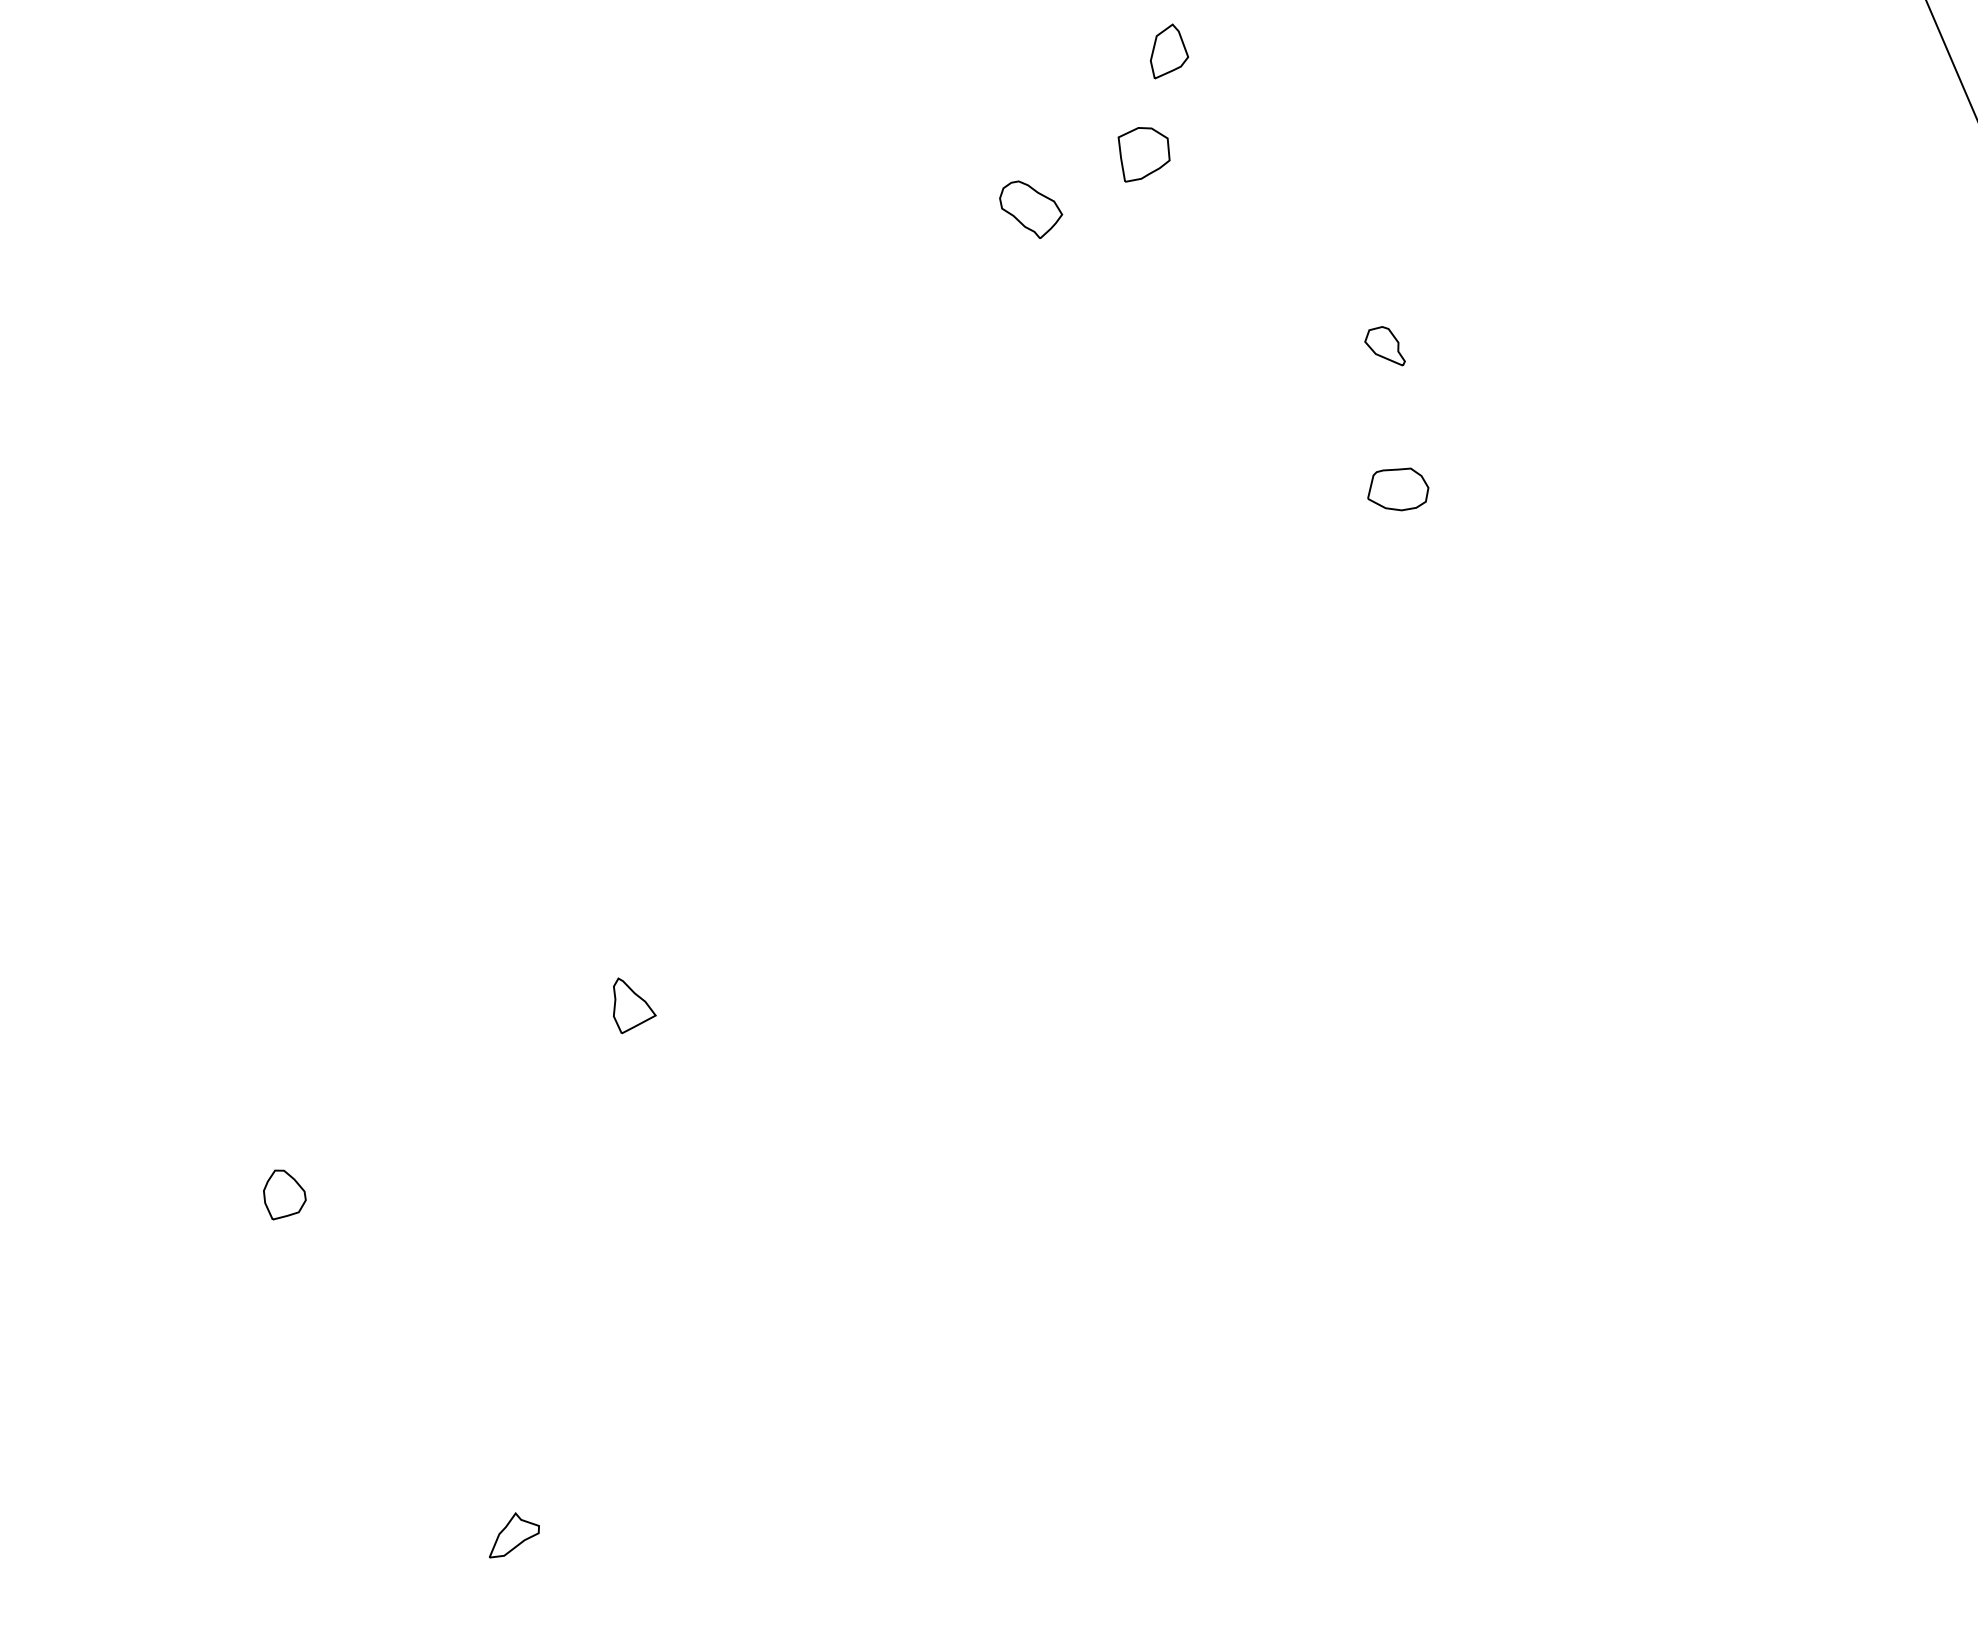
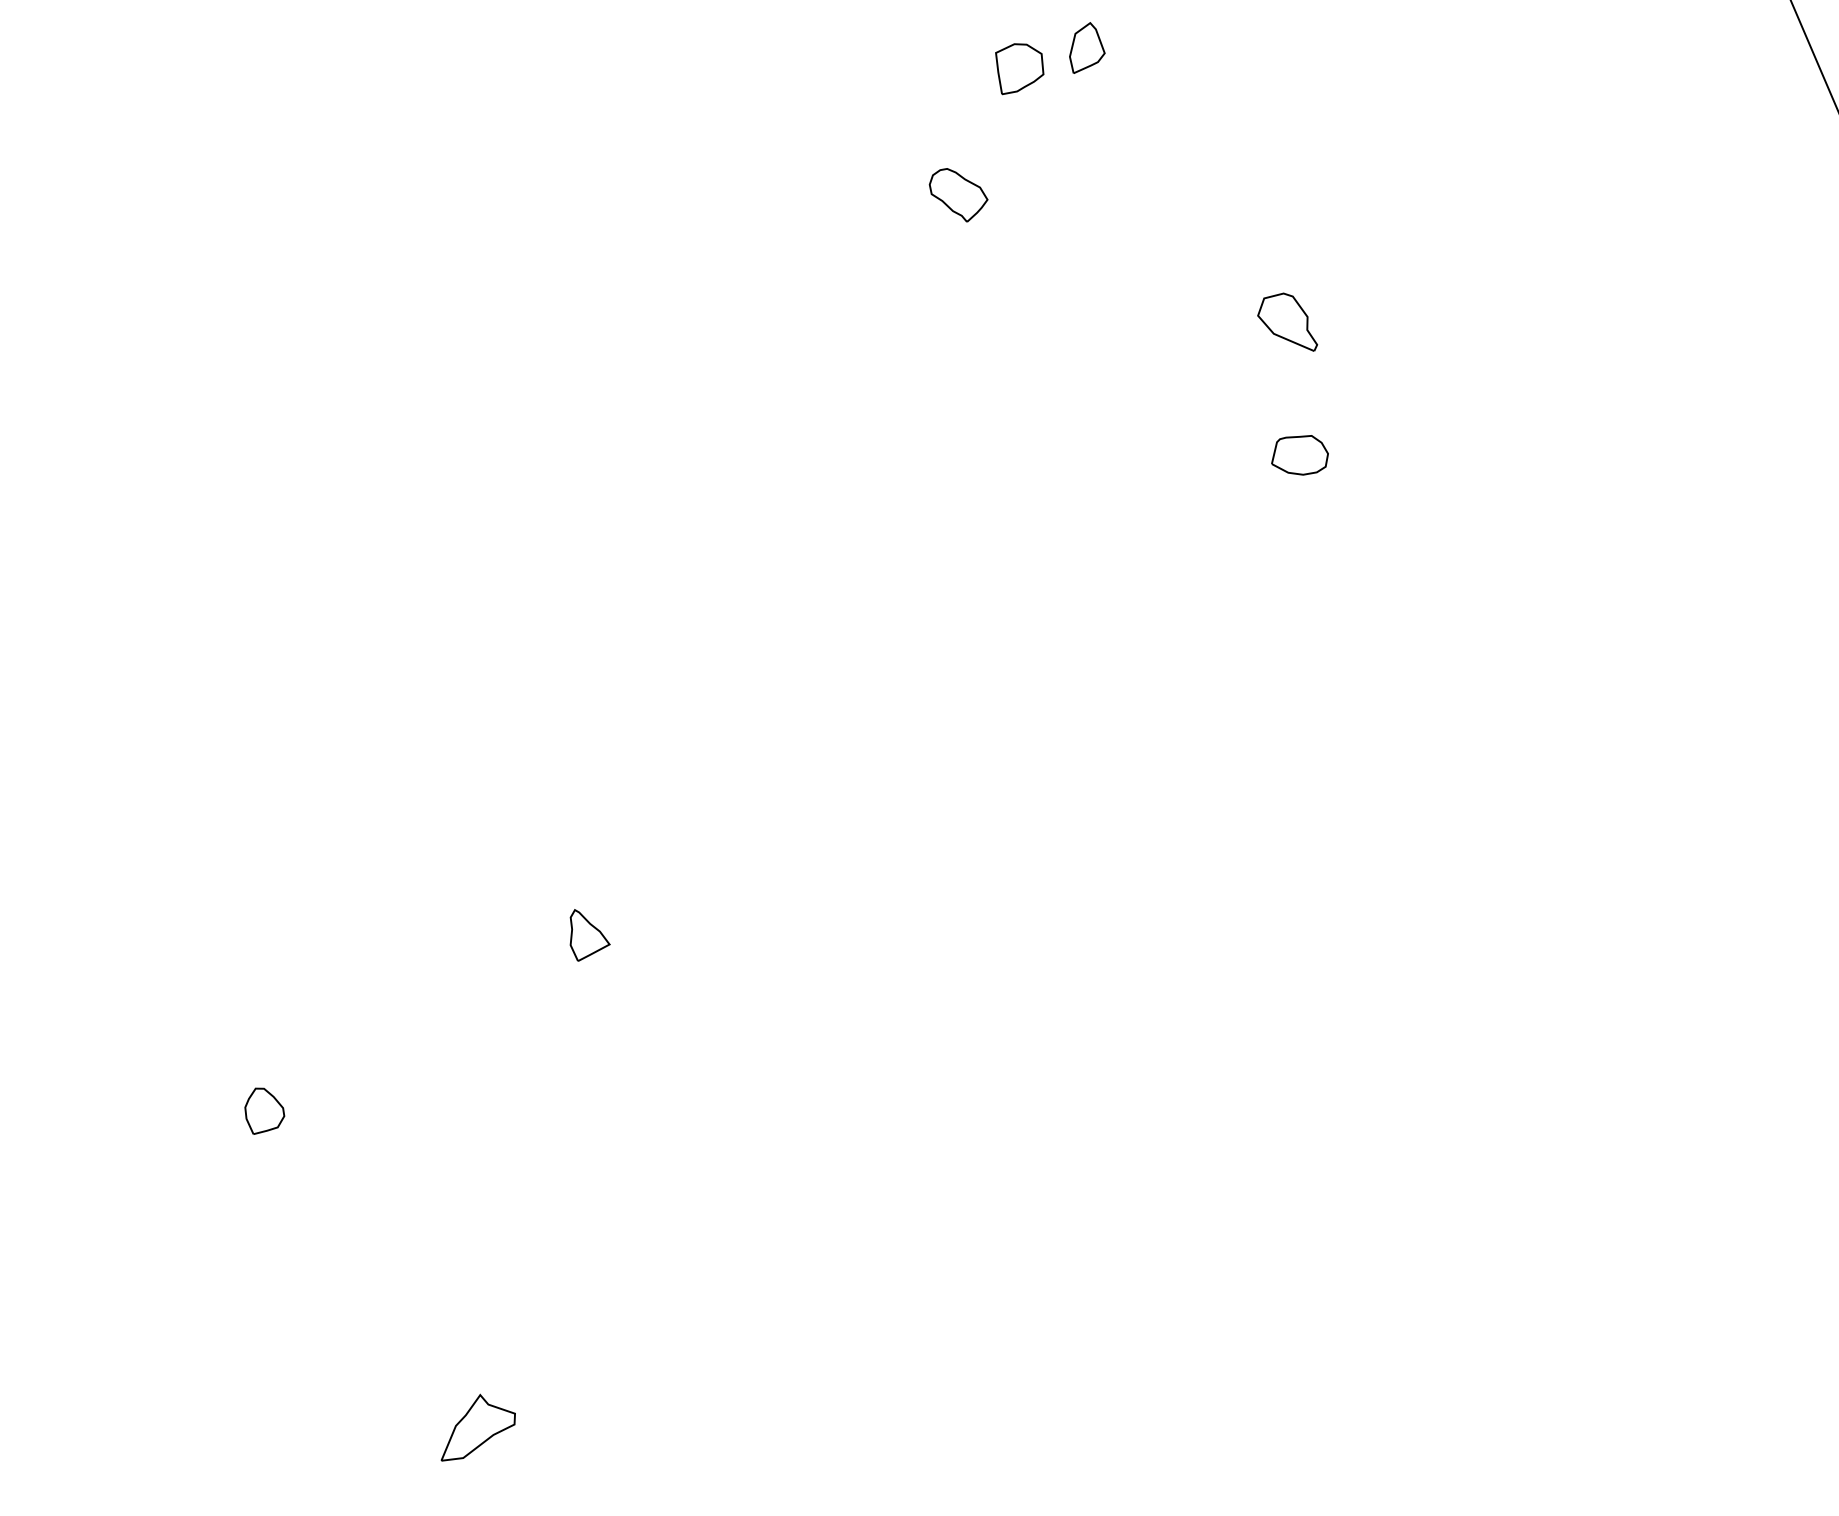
part: (1143, 155) -> (1019, 69), moved
part: (1384, 345) -> (1287, 321), size x1.6
part: (513, 1535) -> (477, 1427), size x1.6

